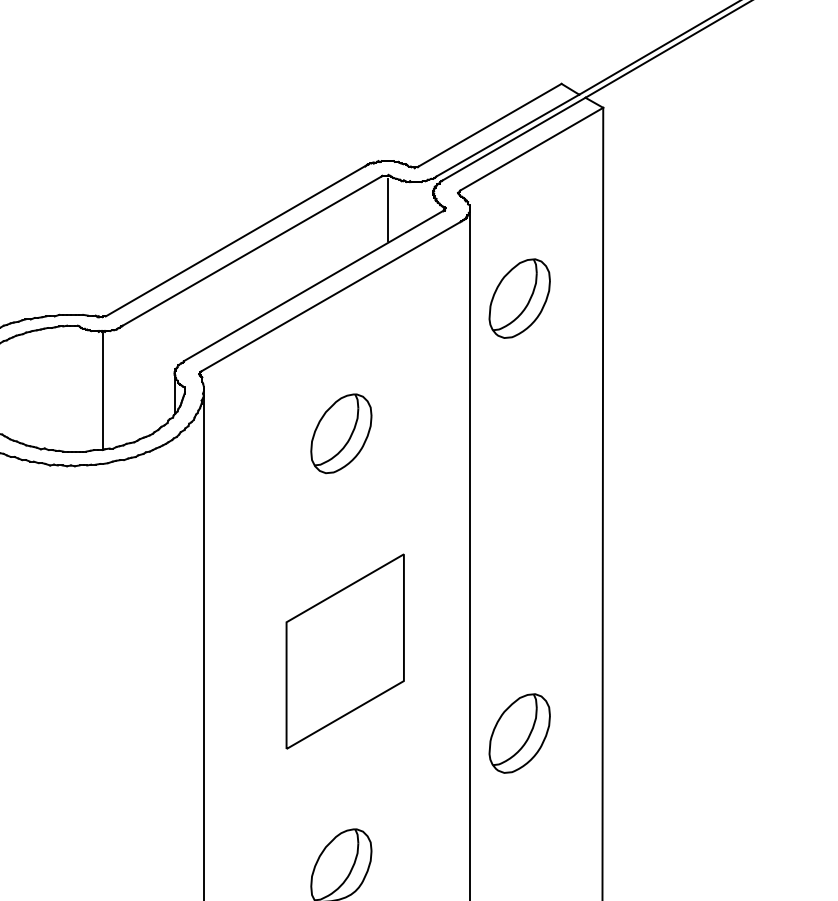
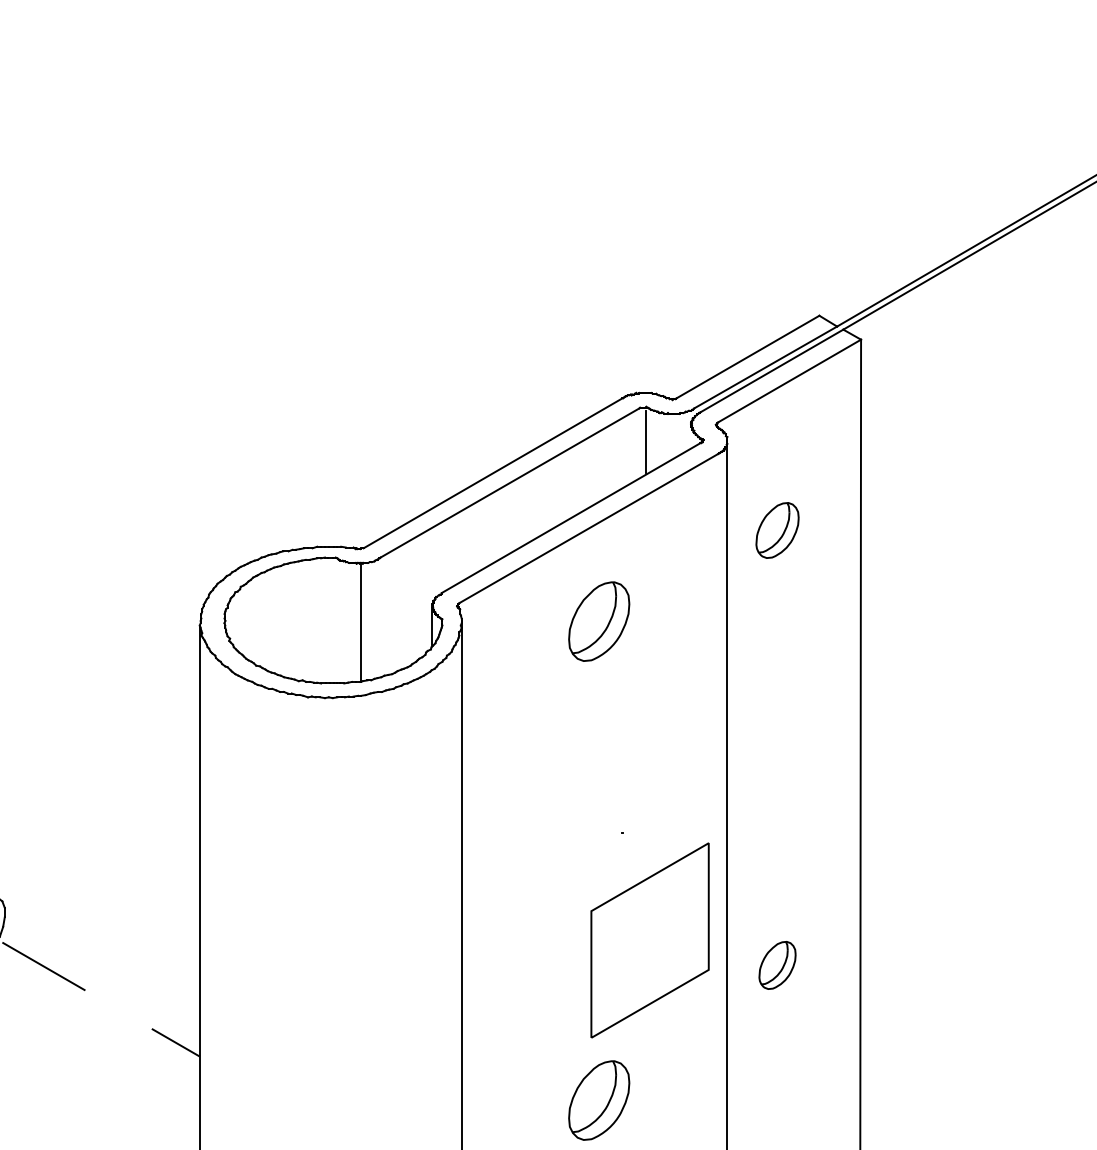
part: (519, 298) -> (777, 530), size x0.7
part: (341, 433) -> (599, 621), moved
part: (344, 651) -> (649, 940), moved
part: (519, 733) -> (777, 965), size x0.6

